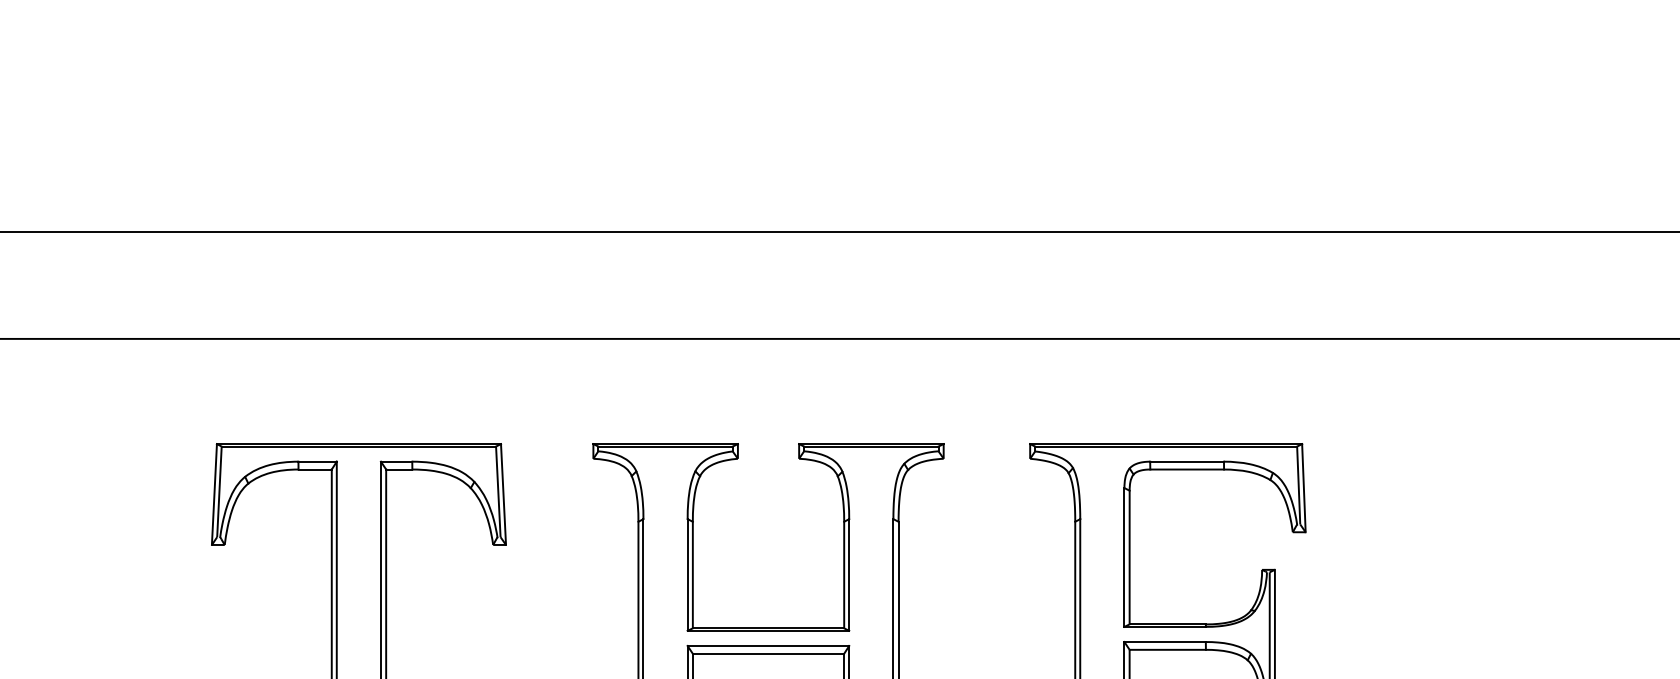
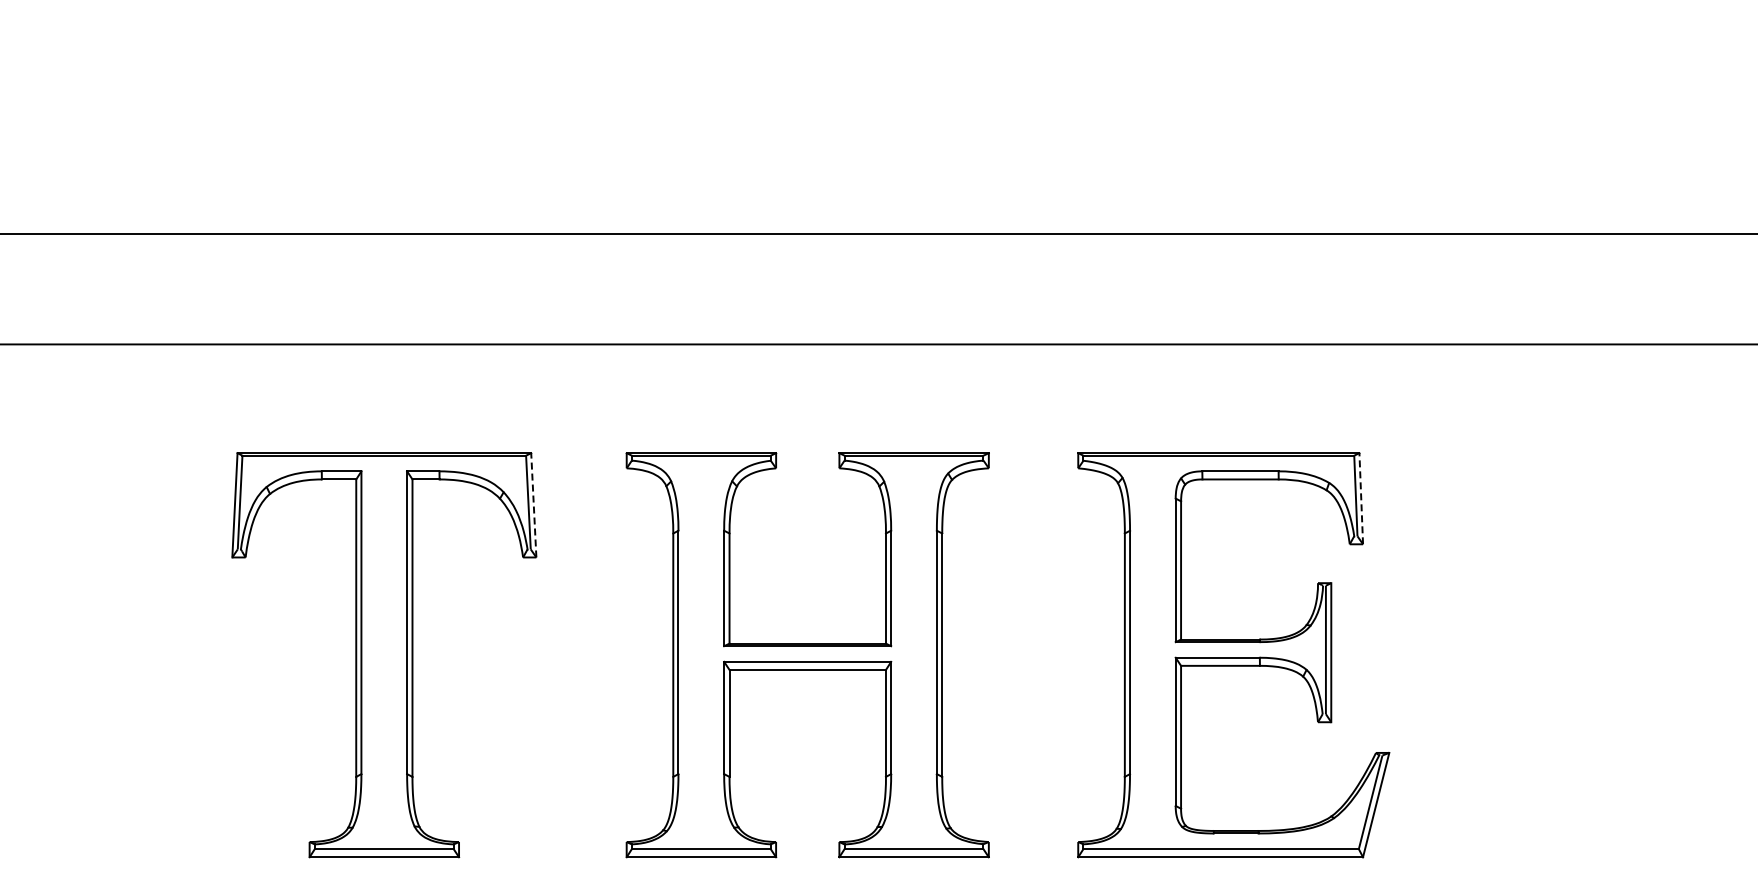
line: (1304, 487) -> (1361, 498), solid -> dashed
line: (503, 493) -> (533, 504), solid -> dashed

